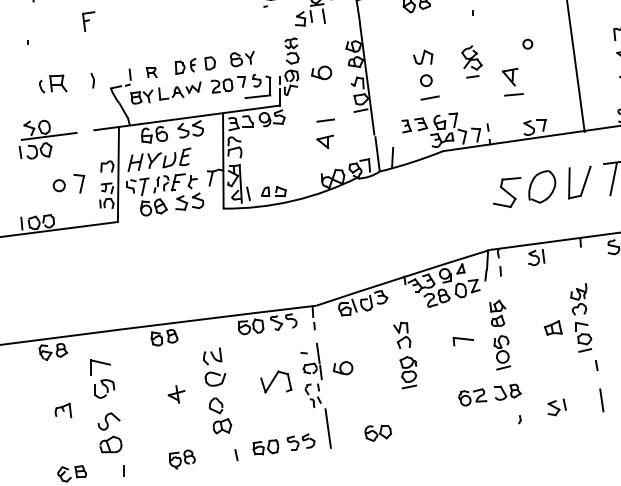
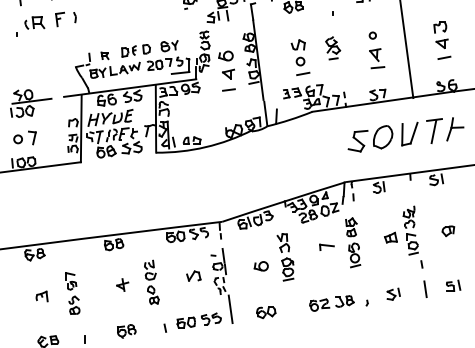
part: (92, 80) -> (74, 17), moved
part: (513, 81) -> (377, 58), moved
part: (52, 83) -> (34, 22), moved
part: (325, 140) -> (228, 73), moved
part: (68, 183) -> (24, 137), moved
part: (342, 368) -> (260, 266), moved
part: (276, 381) -> (193, 275), size x0.62
part: (217, 389) -> (151, 281), size x0.71
part: (489, 395) -> (331, 303), moved
part: (106, 406) -> (72, 293), size x0.62

